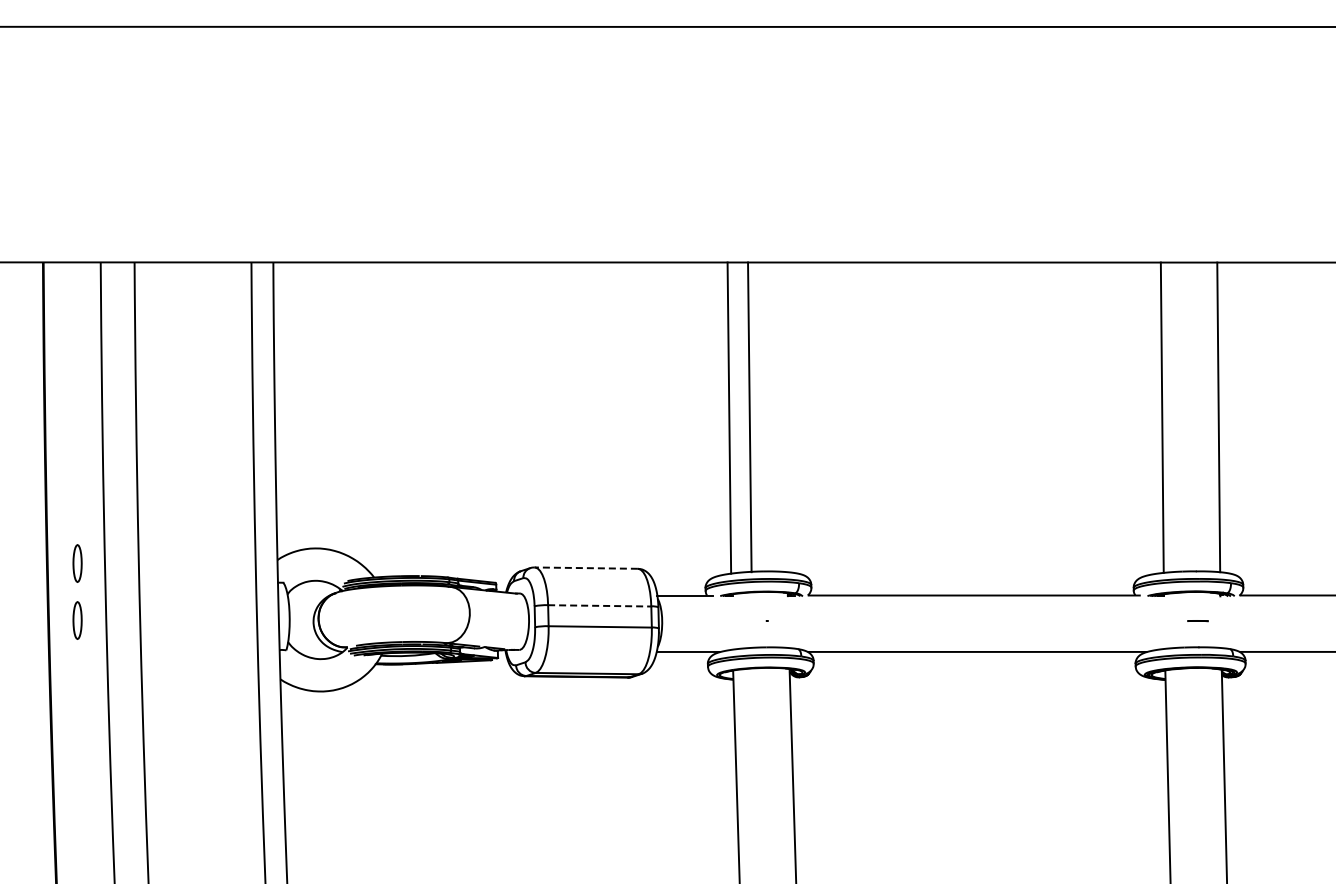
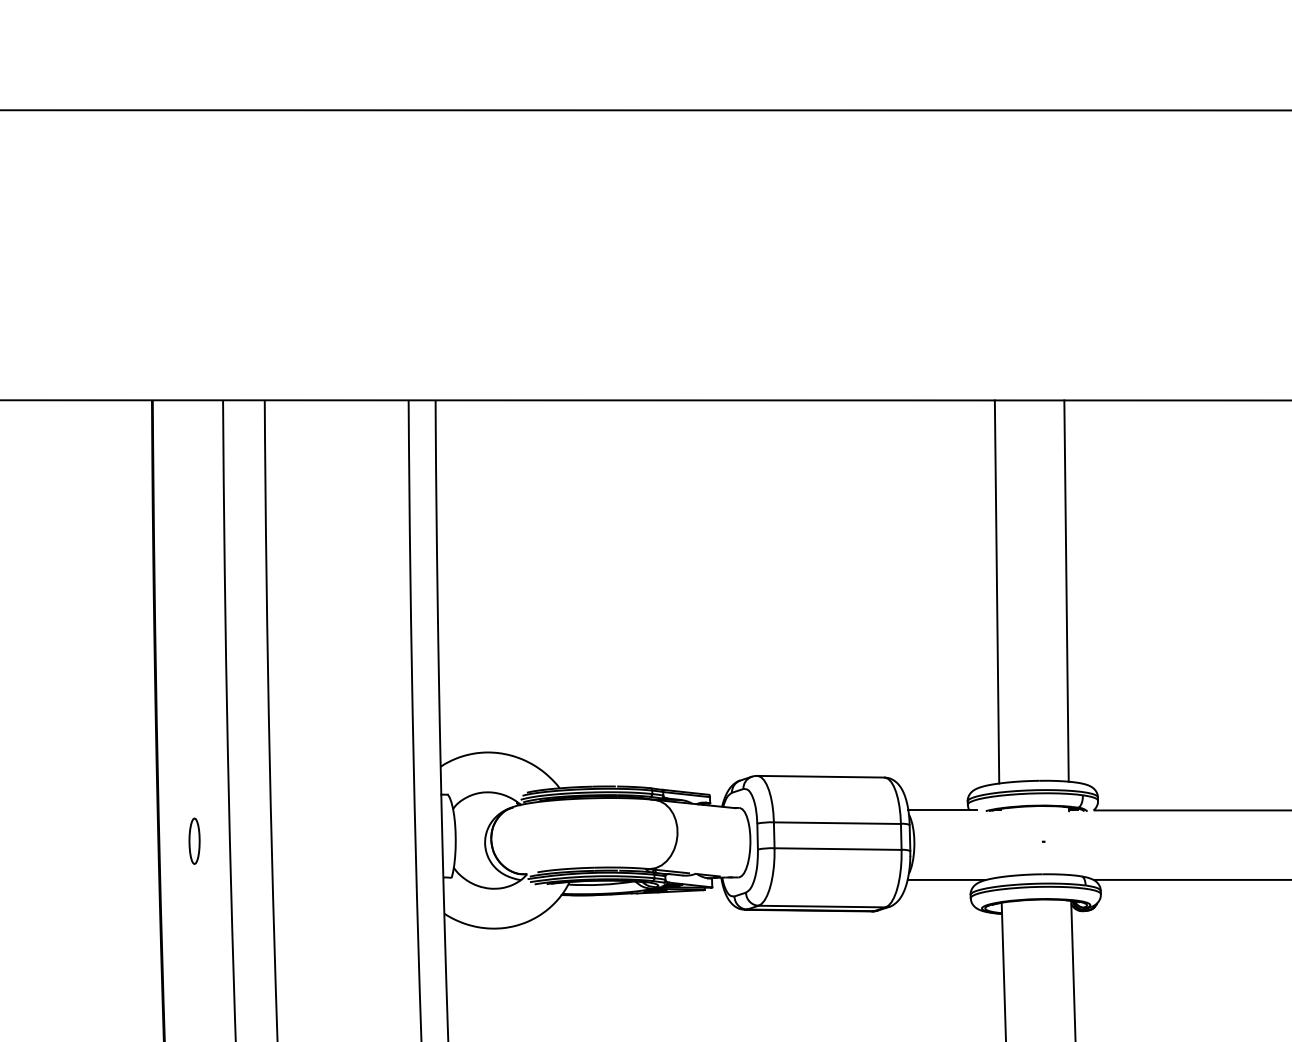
line: (749, 417) -> (1066, 591), moved
part: (77, 563) -> (194, 771), removed
line: (586, 568) -> (821, 777), dashed -> solid
line: (599, 605) -> (837, 822), dashed -> solid

